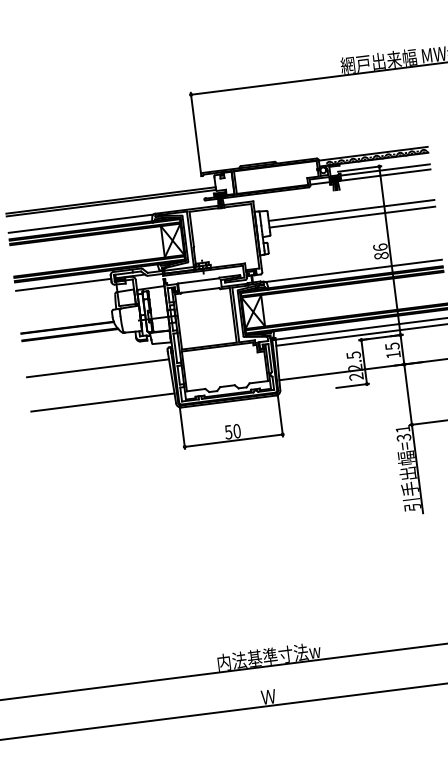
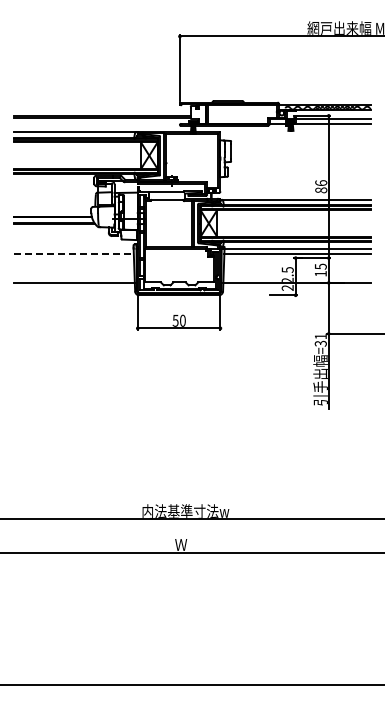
line: (352, 210) -> (301, 149), removed
line: (352, 217) -> (301, 155), removed
line: (62, 285) -> (53, 181), removed
line: (97, 367) -> (73, 253), solid -> dashed

